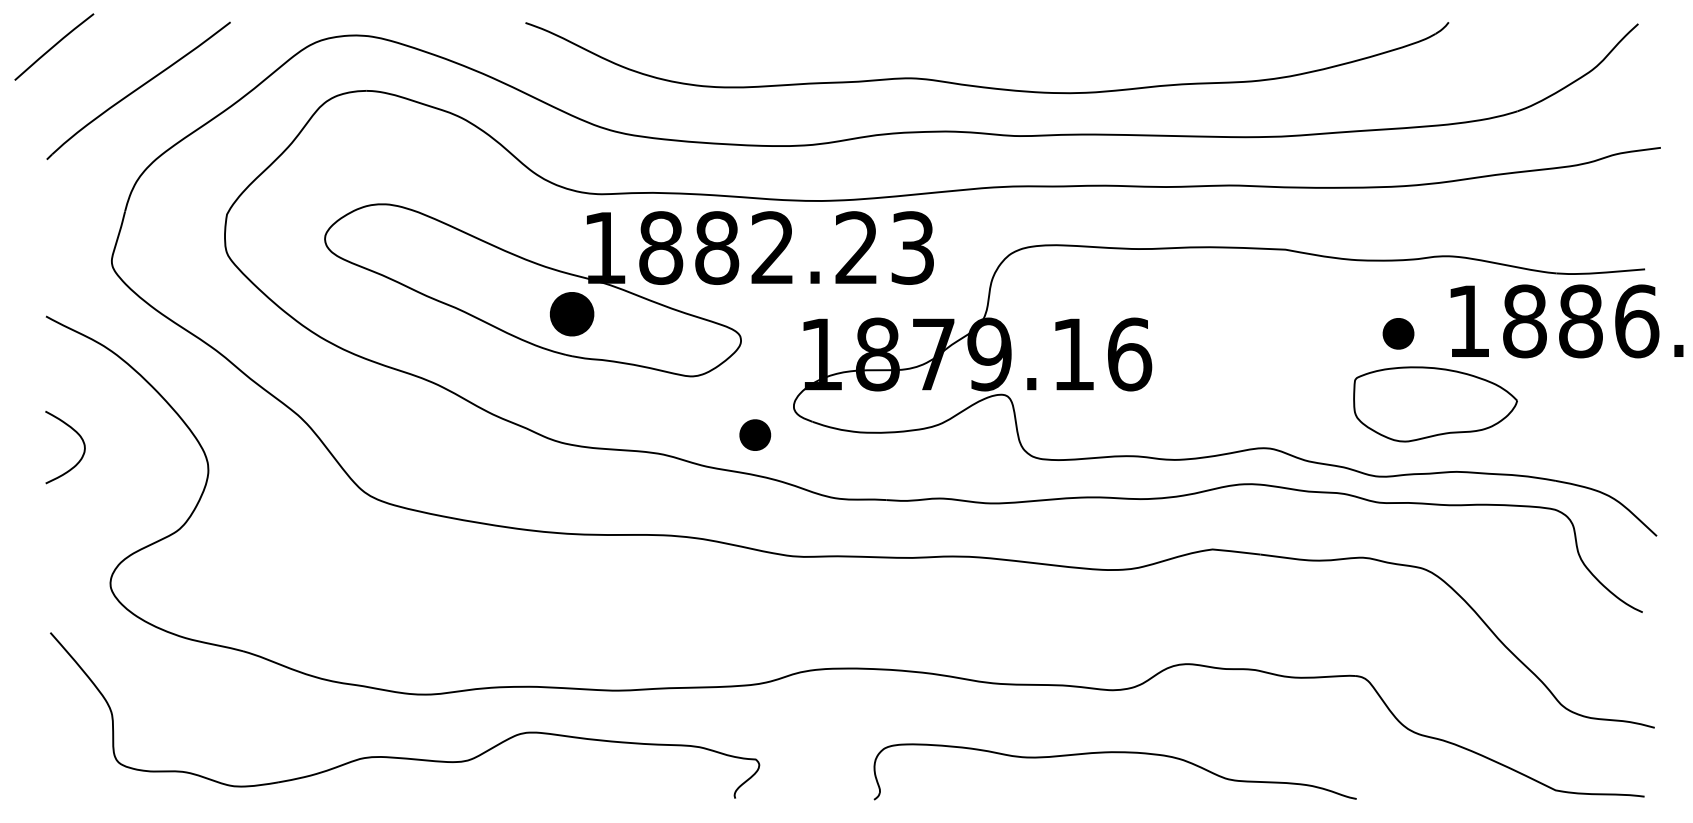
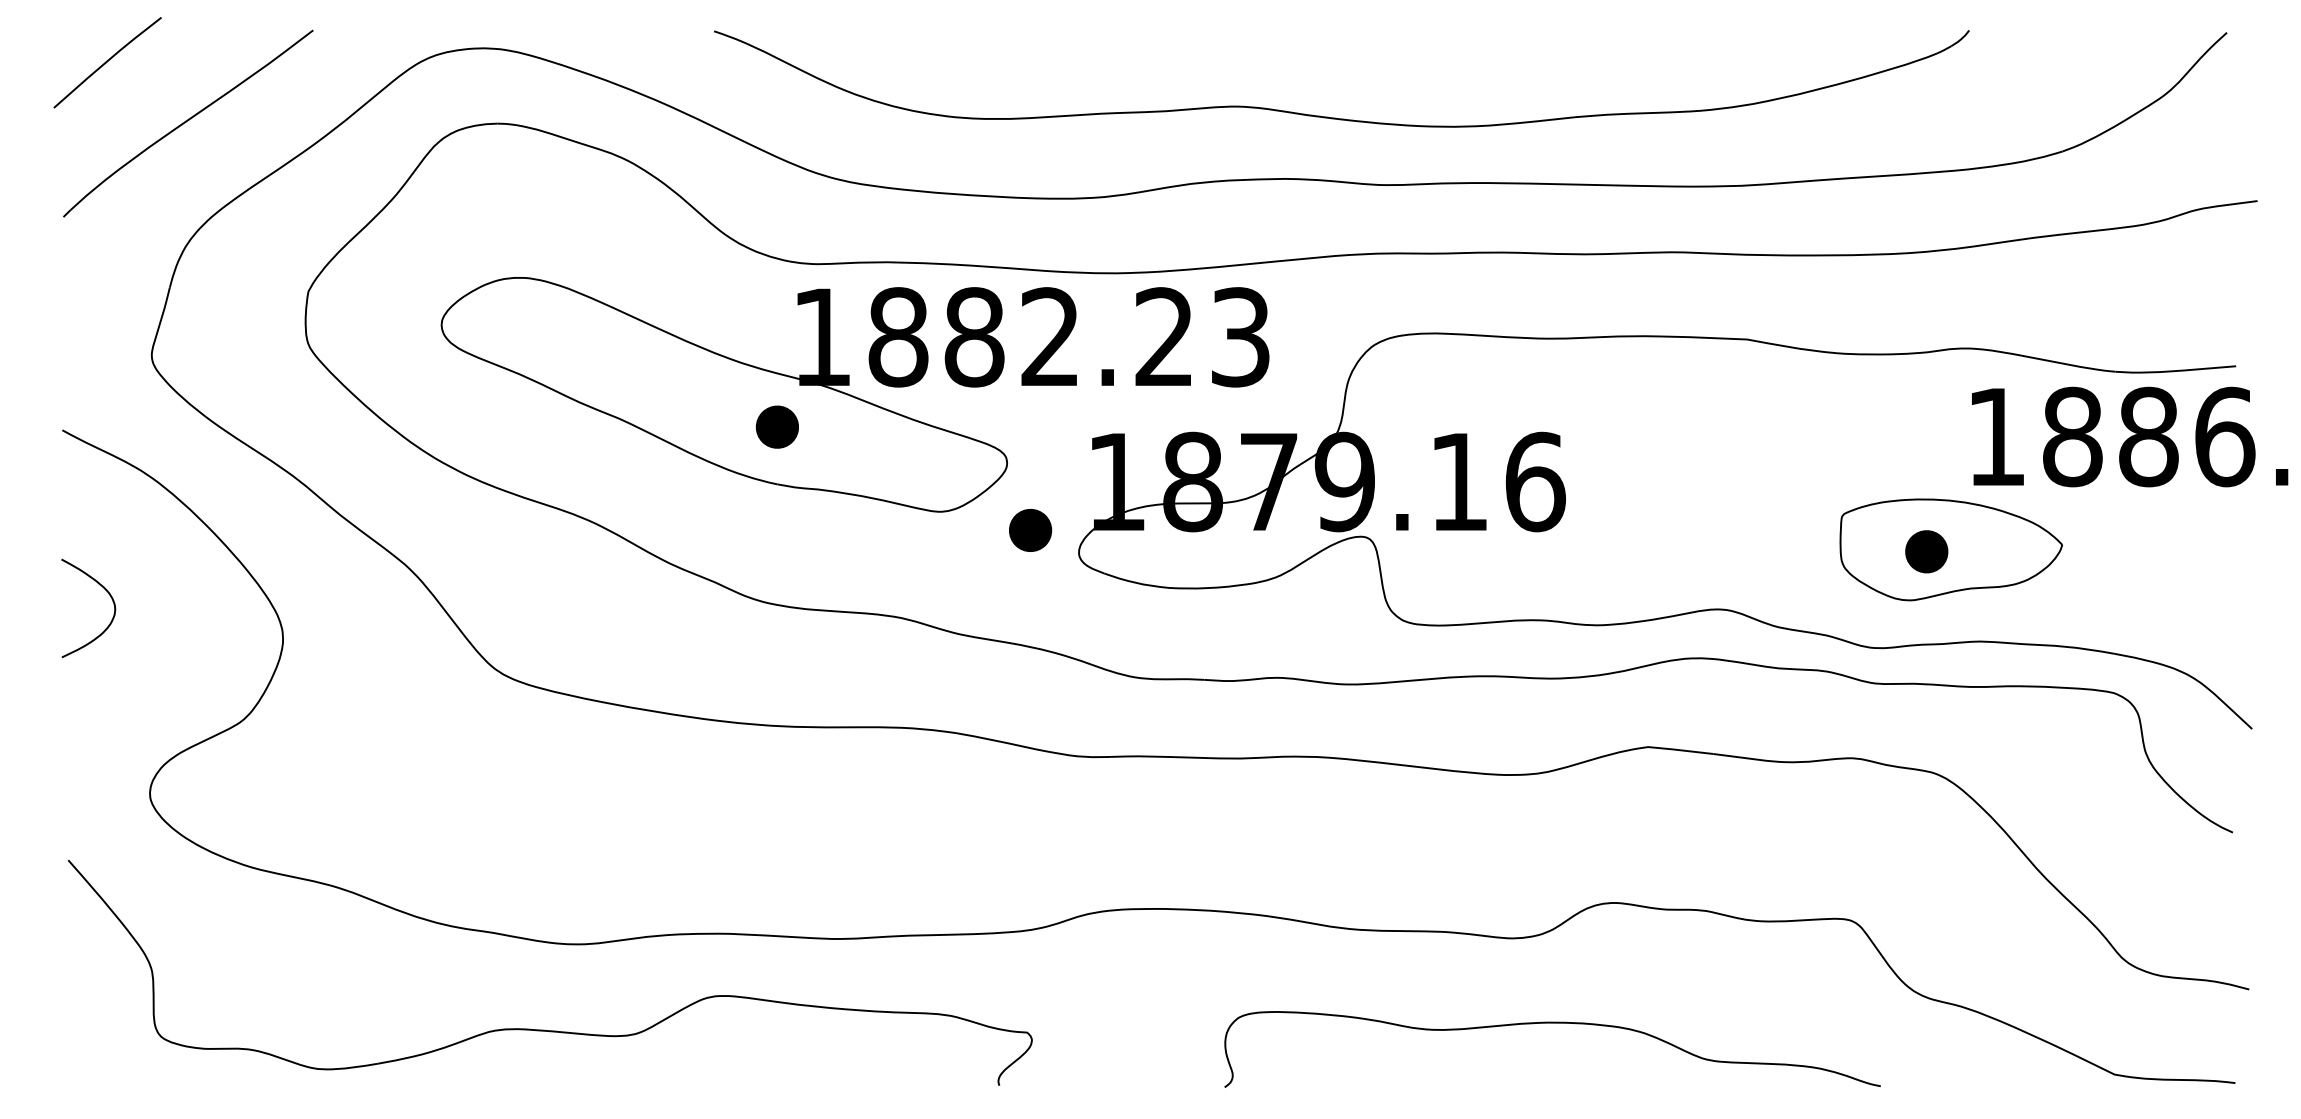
line: (54, 46) -> (107, 61), moved
part: (571, 313) -> (776, 426), size x0.71
part: (1398, 333) -> (1926, 551), moved
part: (755, 434) -> (1030, 529), moved
part: (1114, 753) -> (1551, 1024), moved

